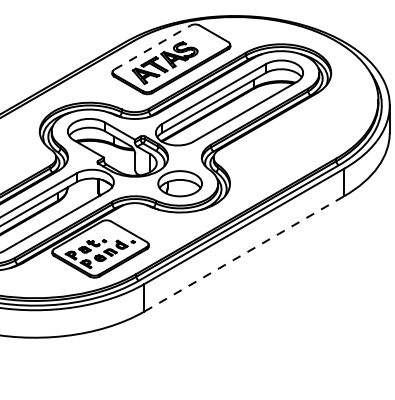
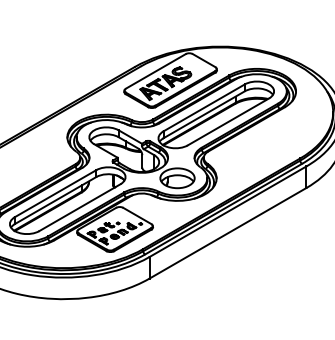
line: (152, 47) -> (155, 71), dashed -> solid
line: (243, 254) -> (227, 233), dashed -> solid

